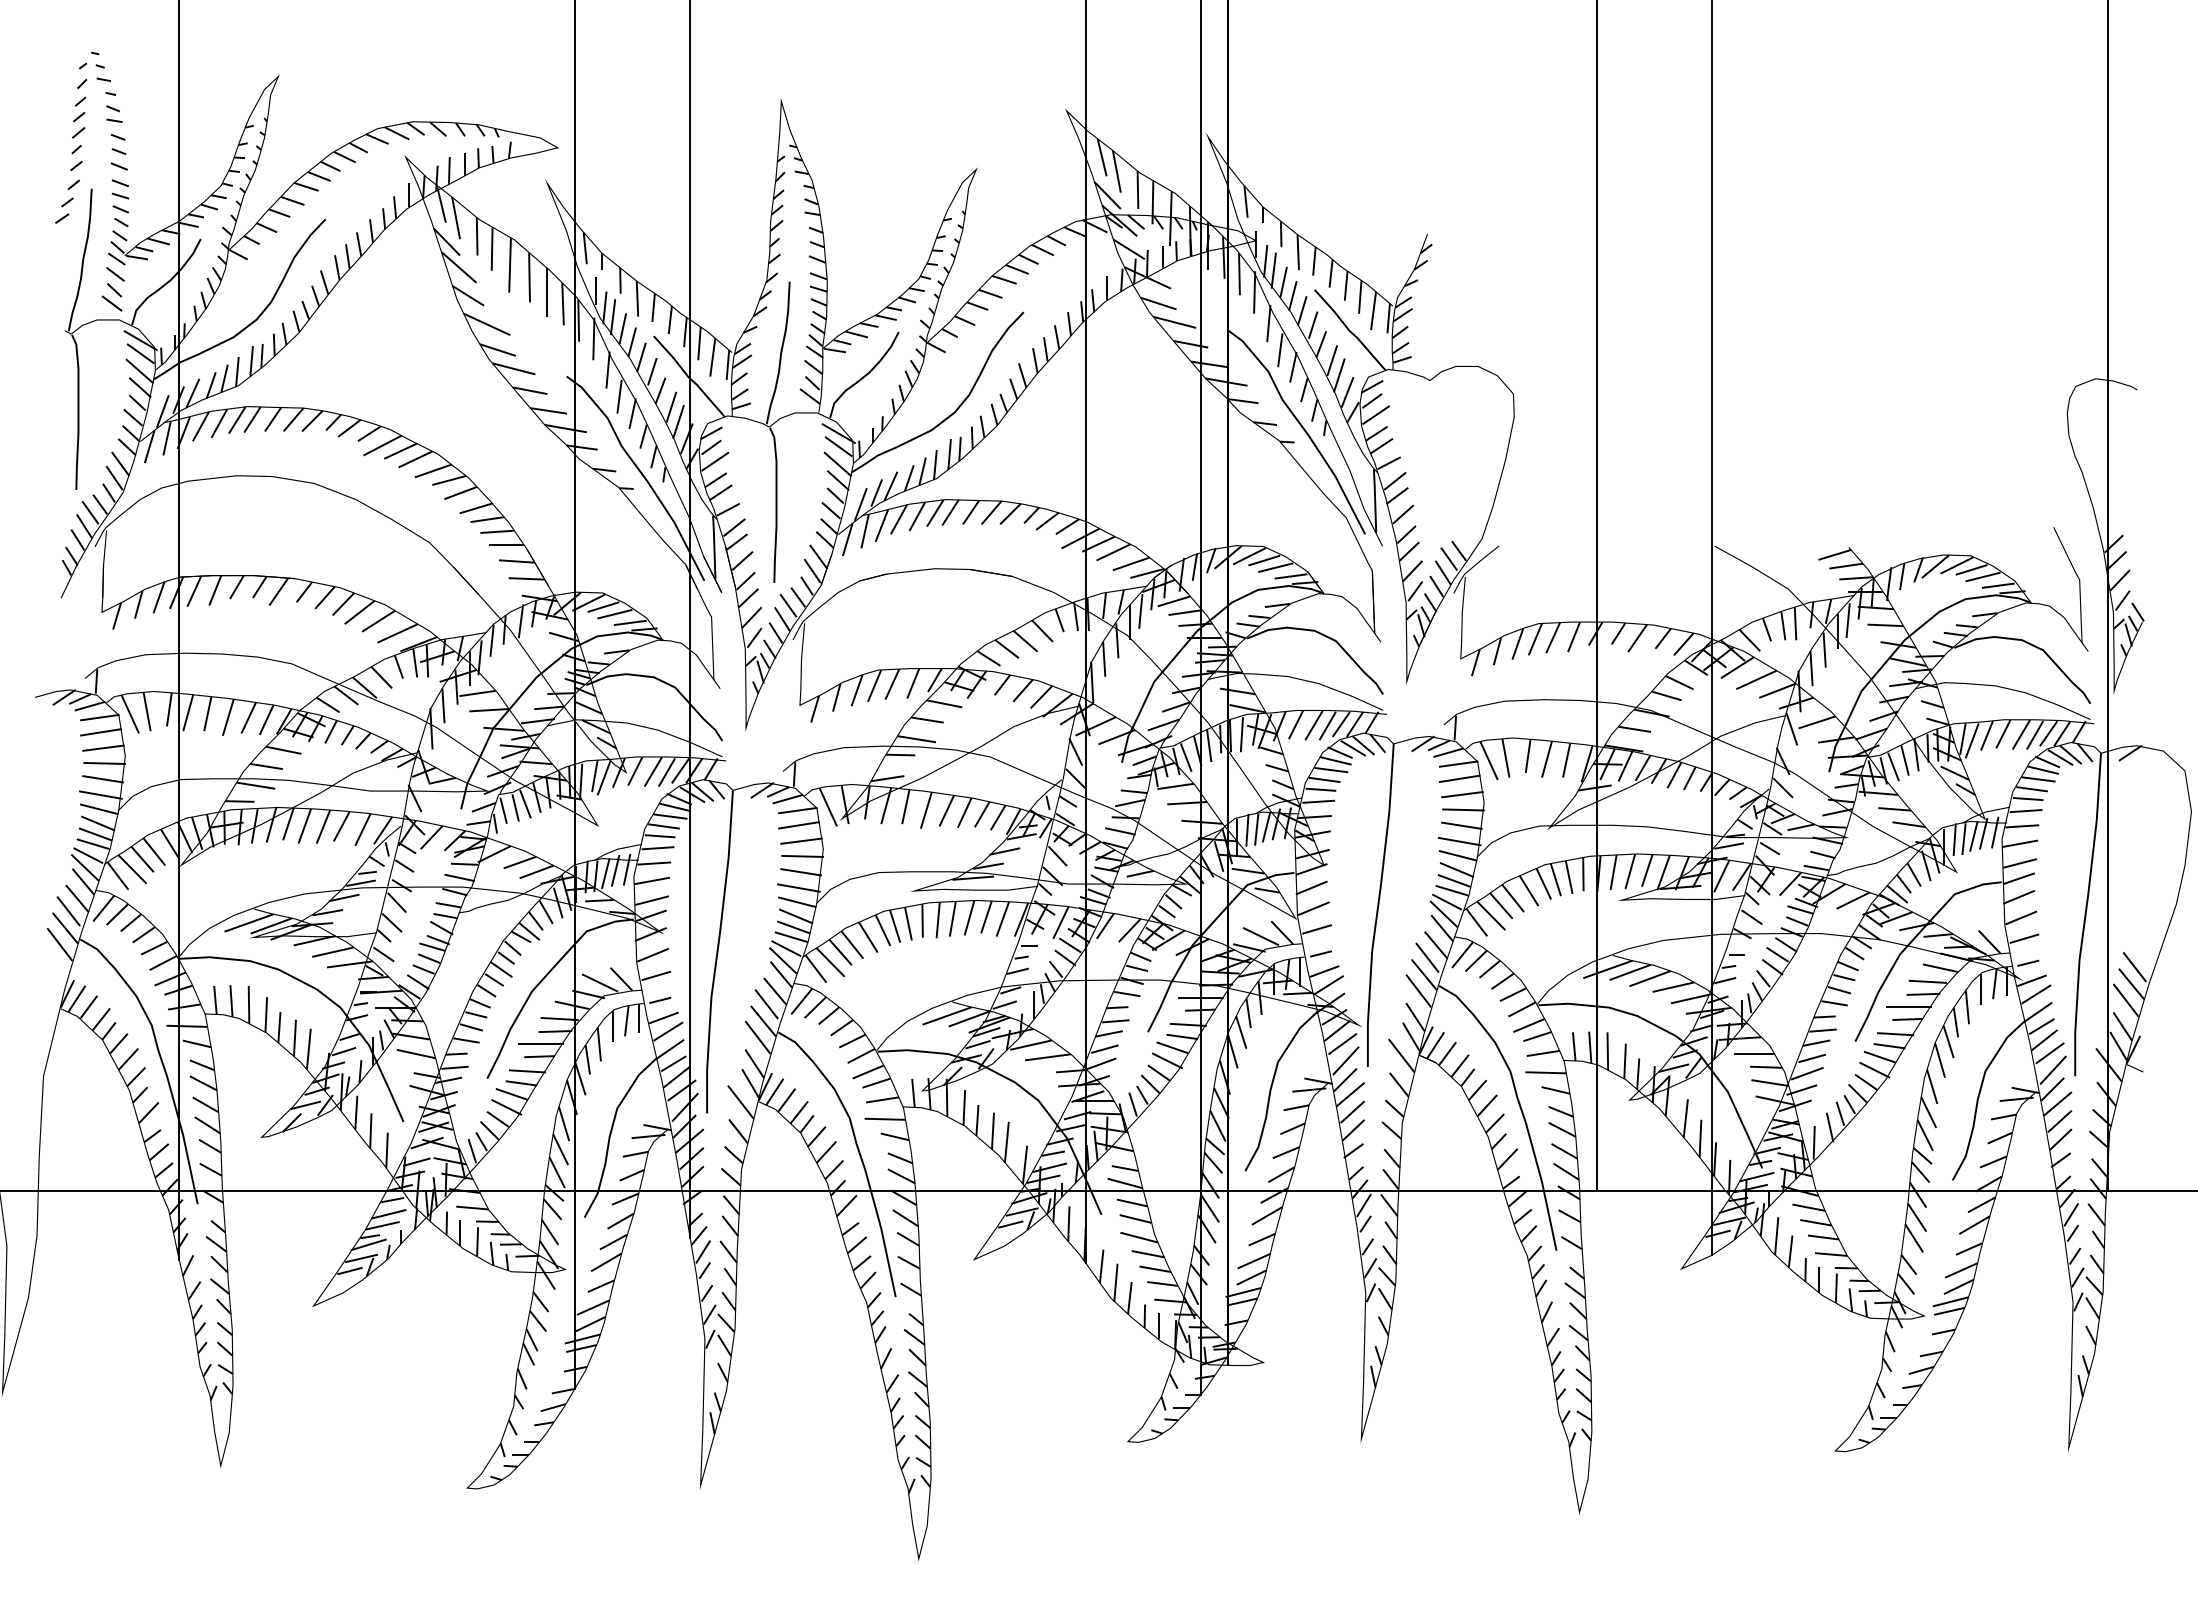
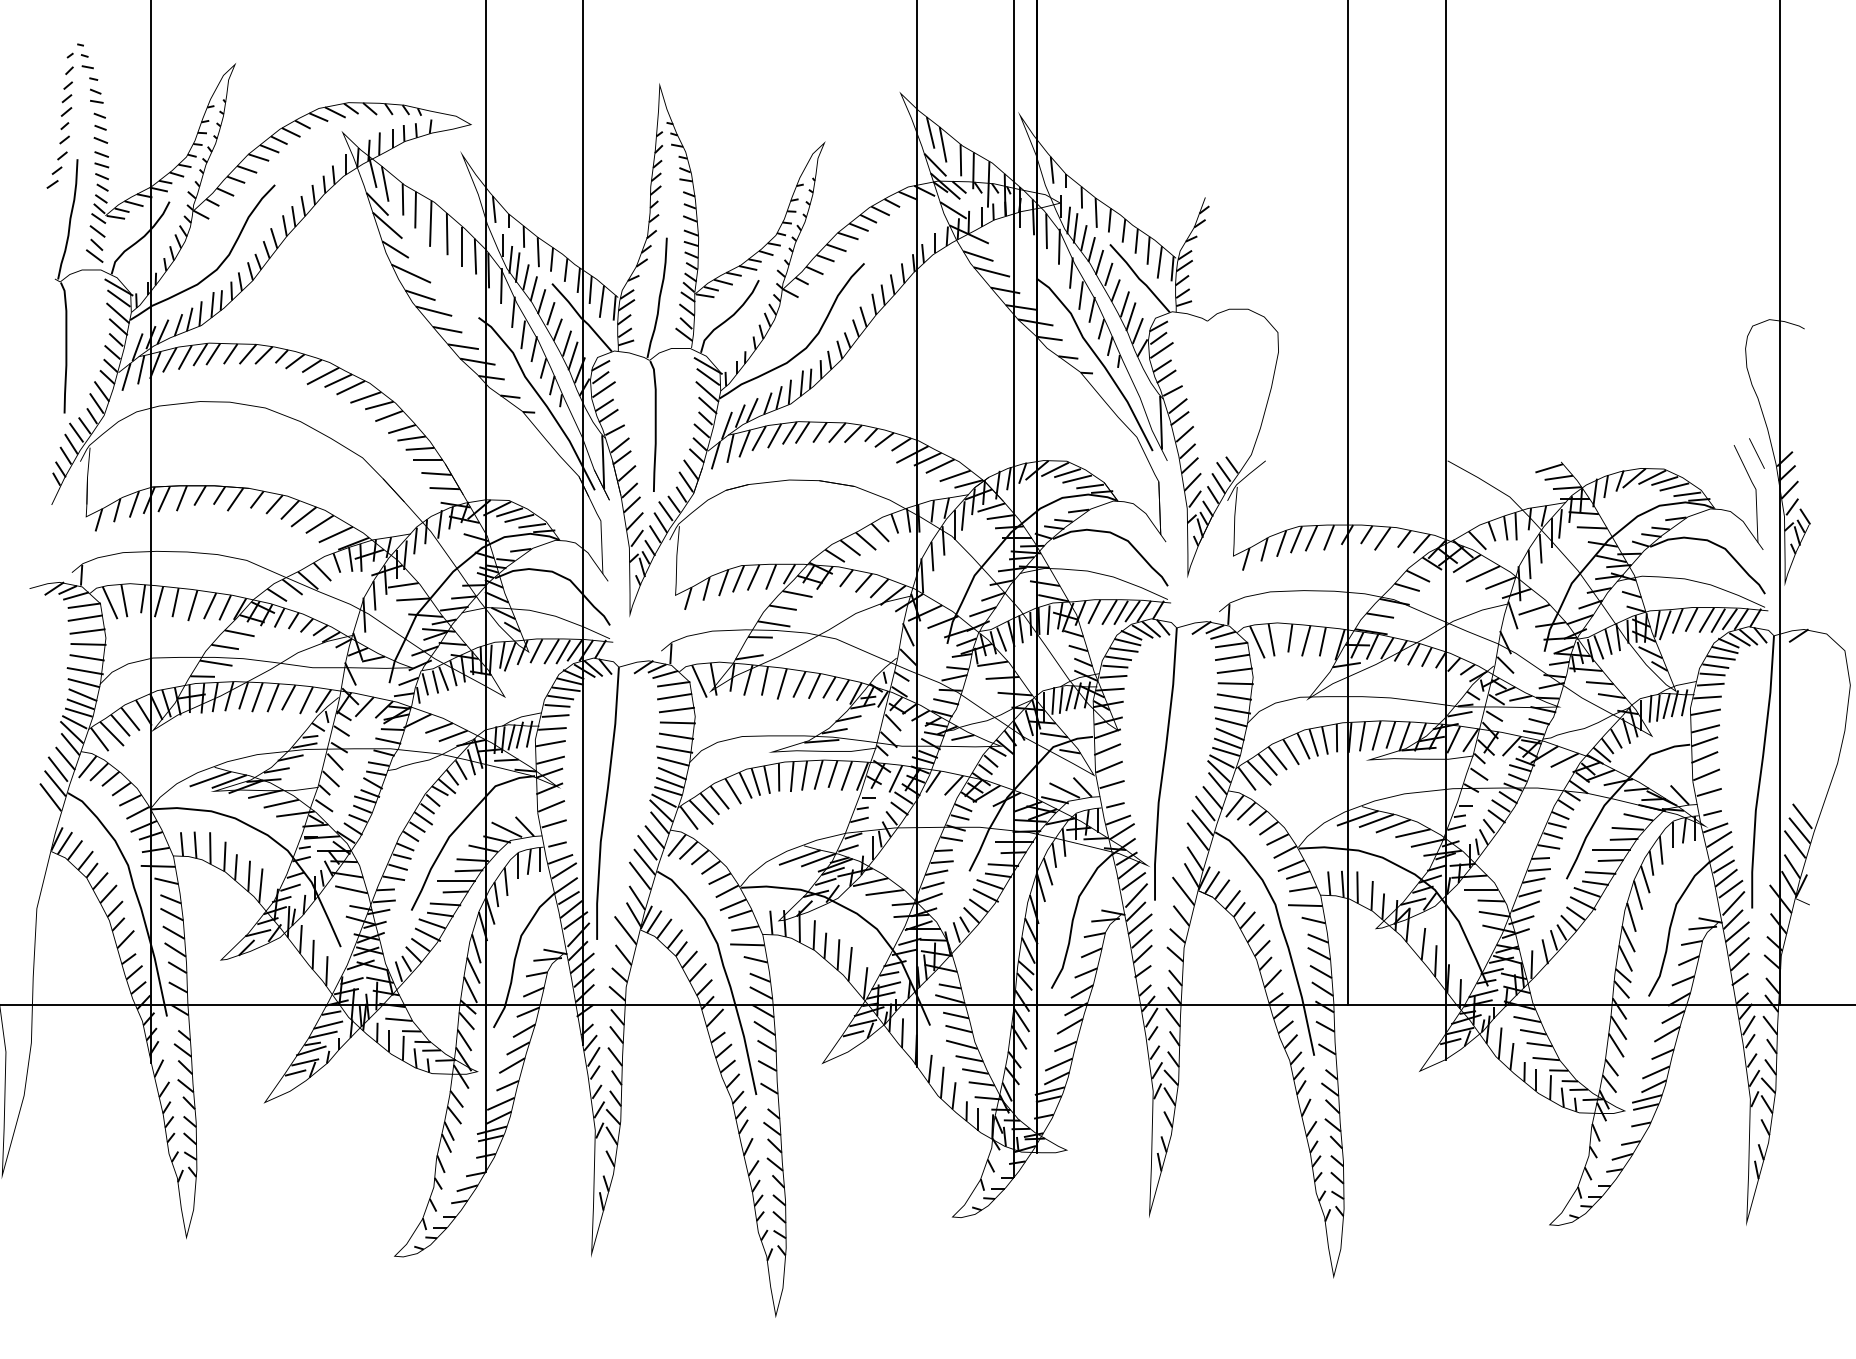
line: (2080, 537) -> (1756, 453), added

